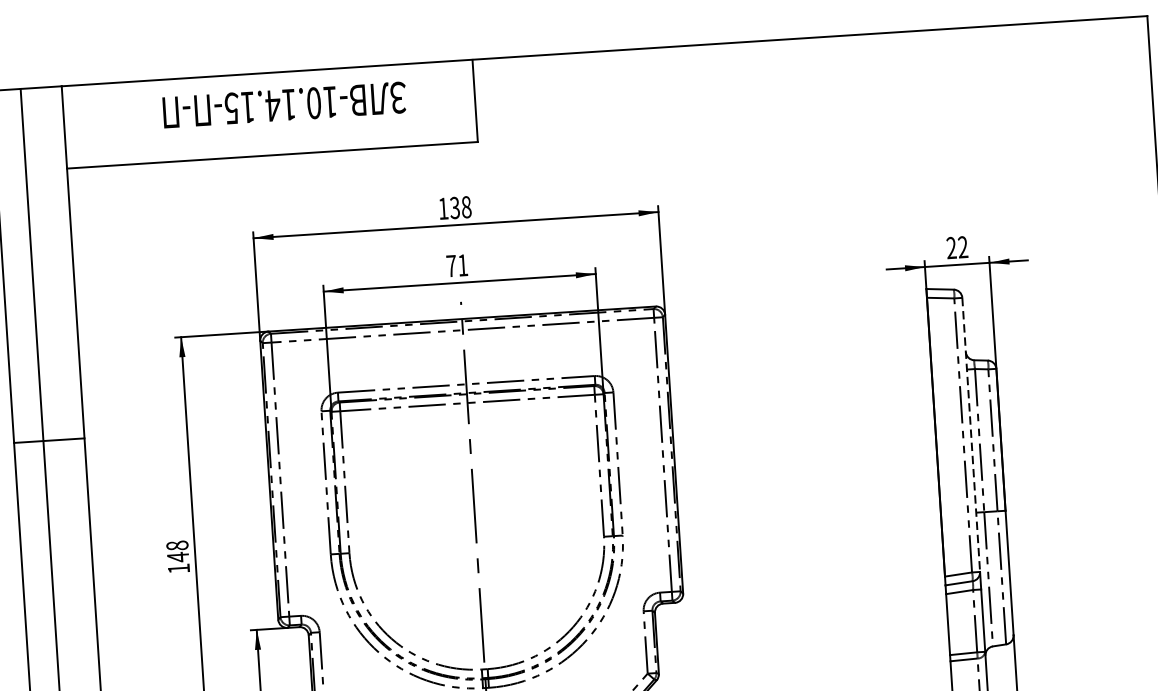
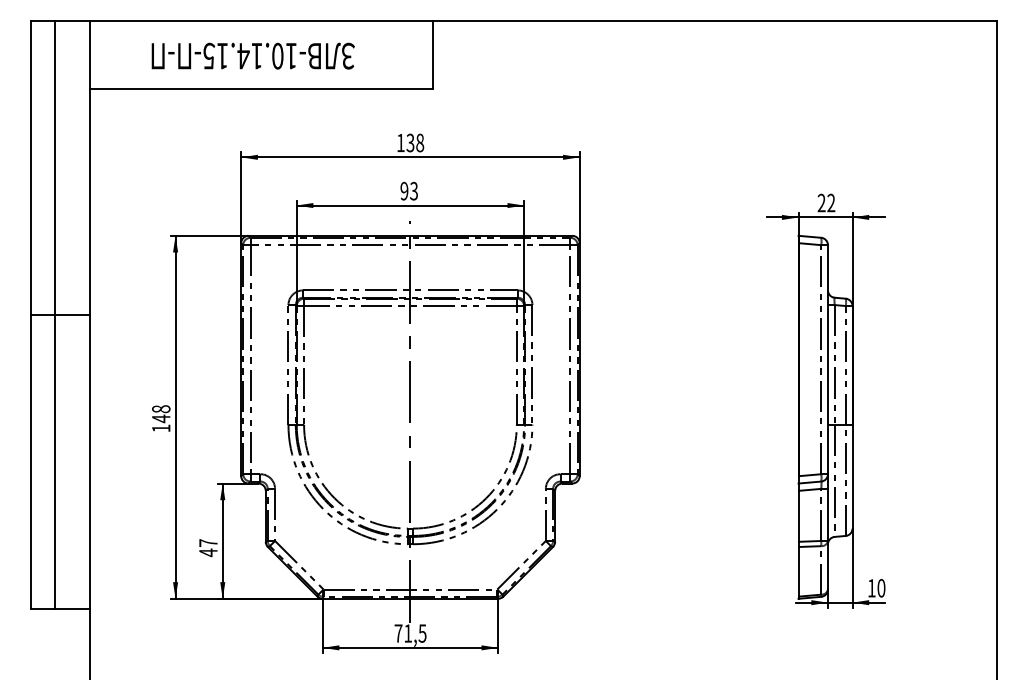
text: (283, 104) -> (252, 55), moved
text: (456, 264) -> (408, 190), 71 -> 93
line: (970, 434) -> (827, 359), dashed -> solid

